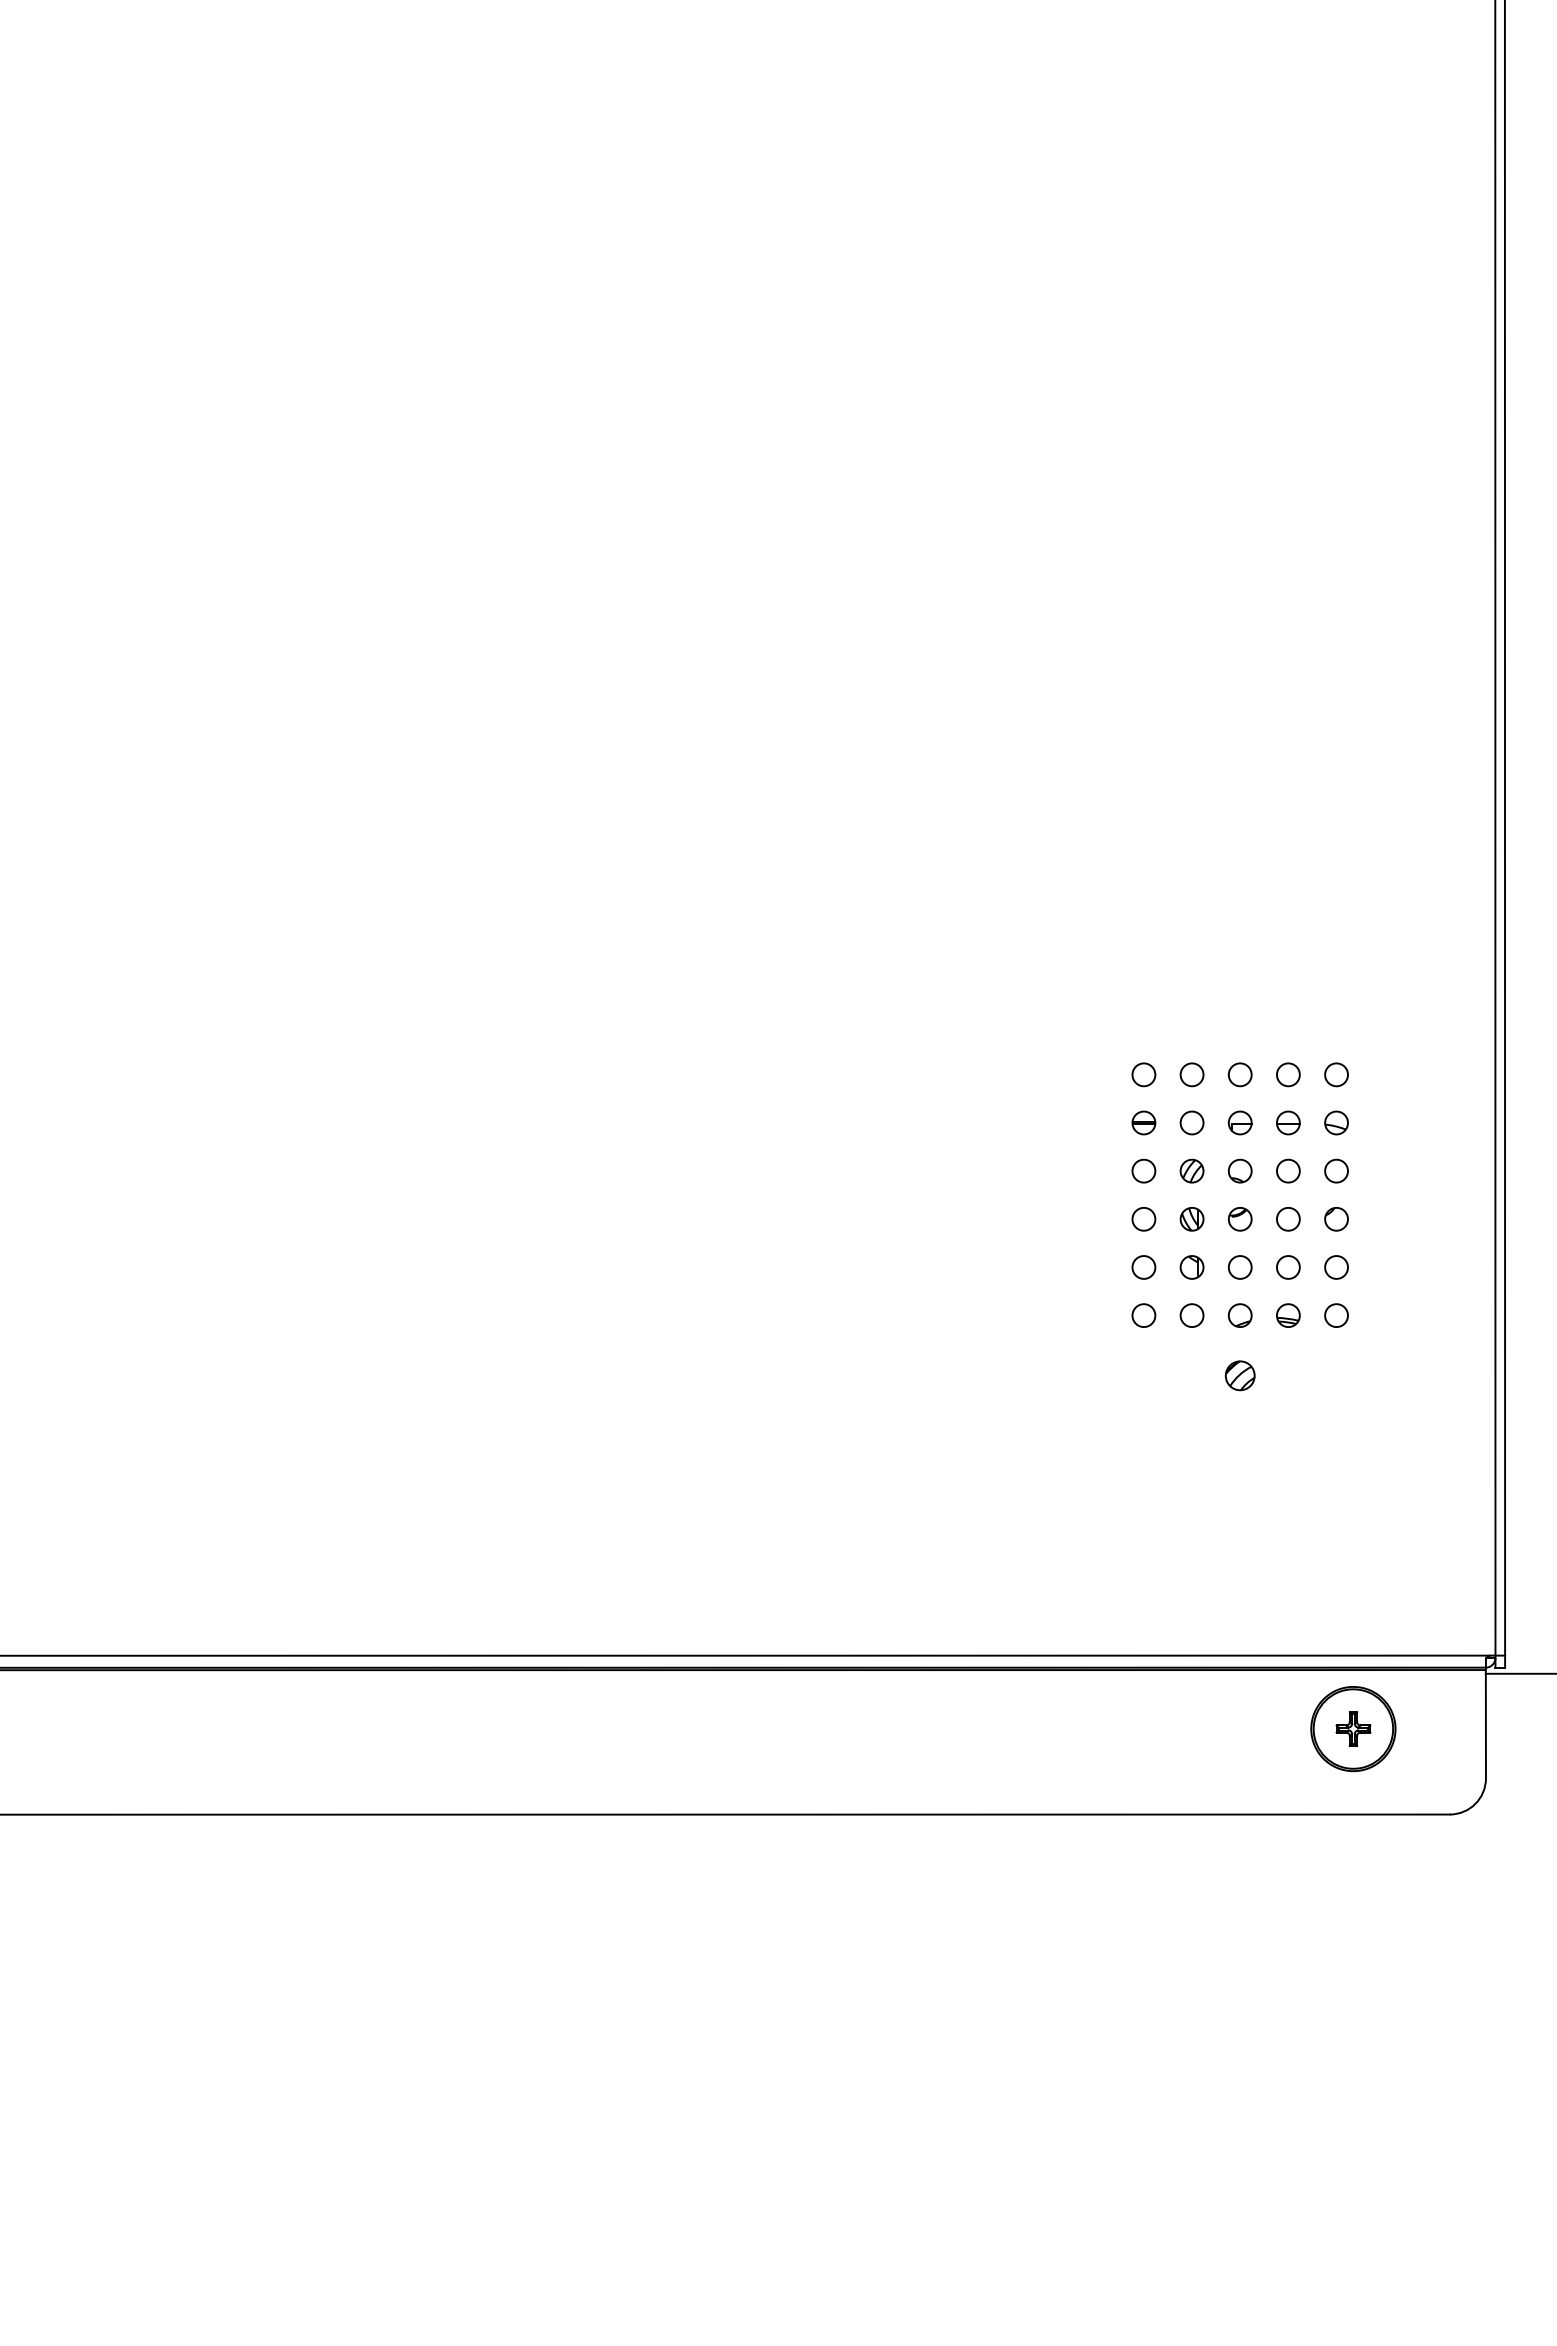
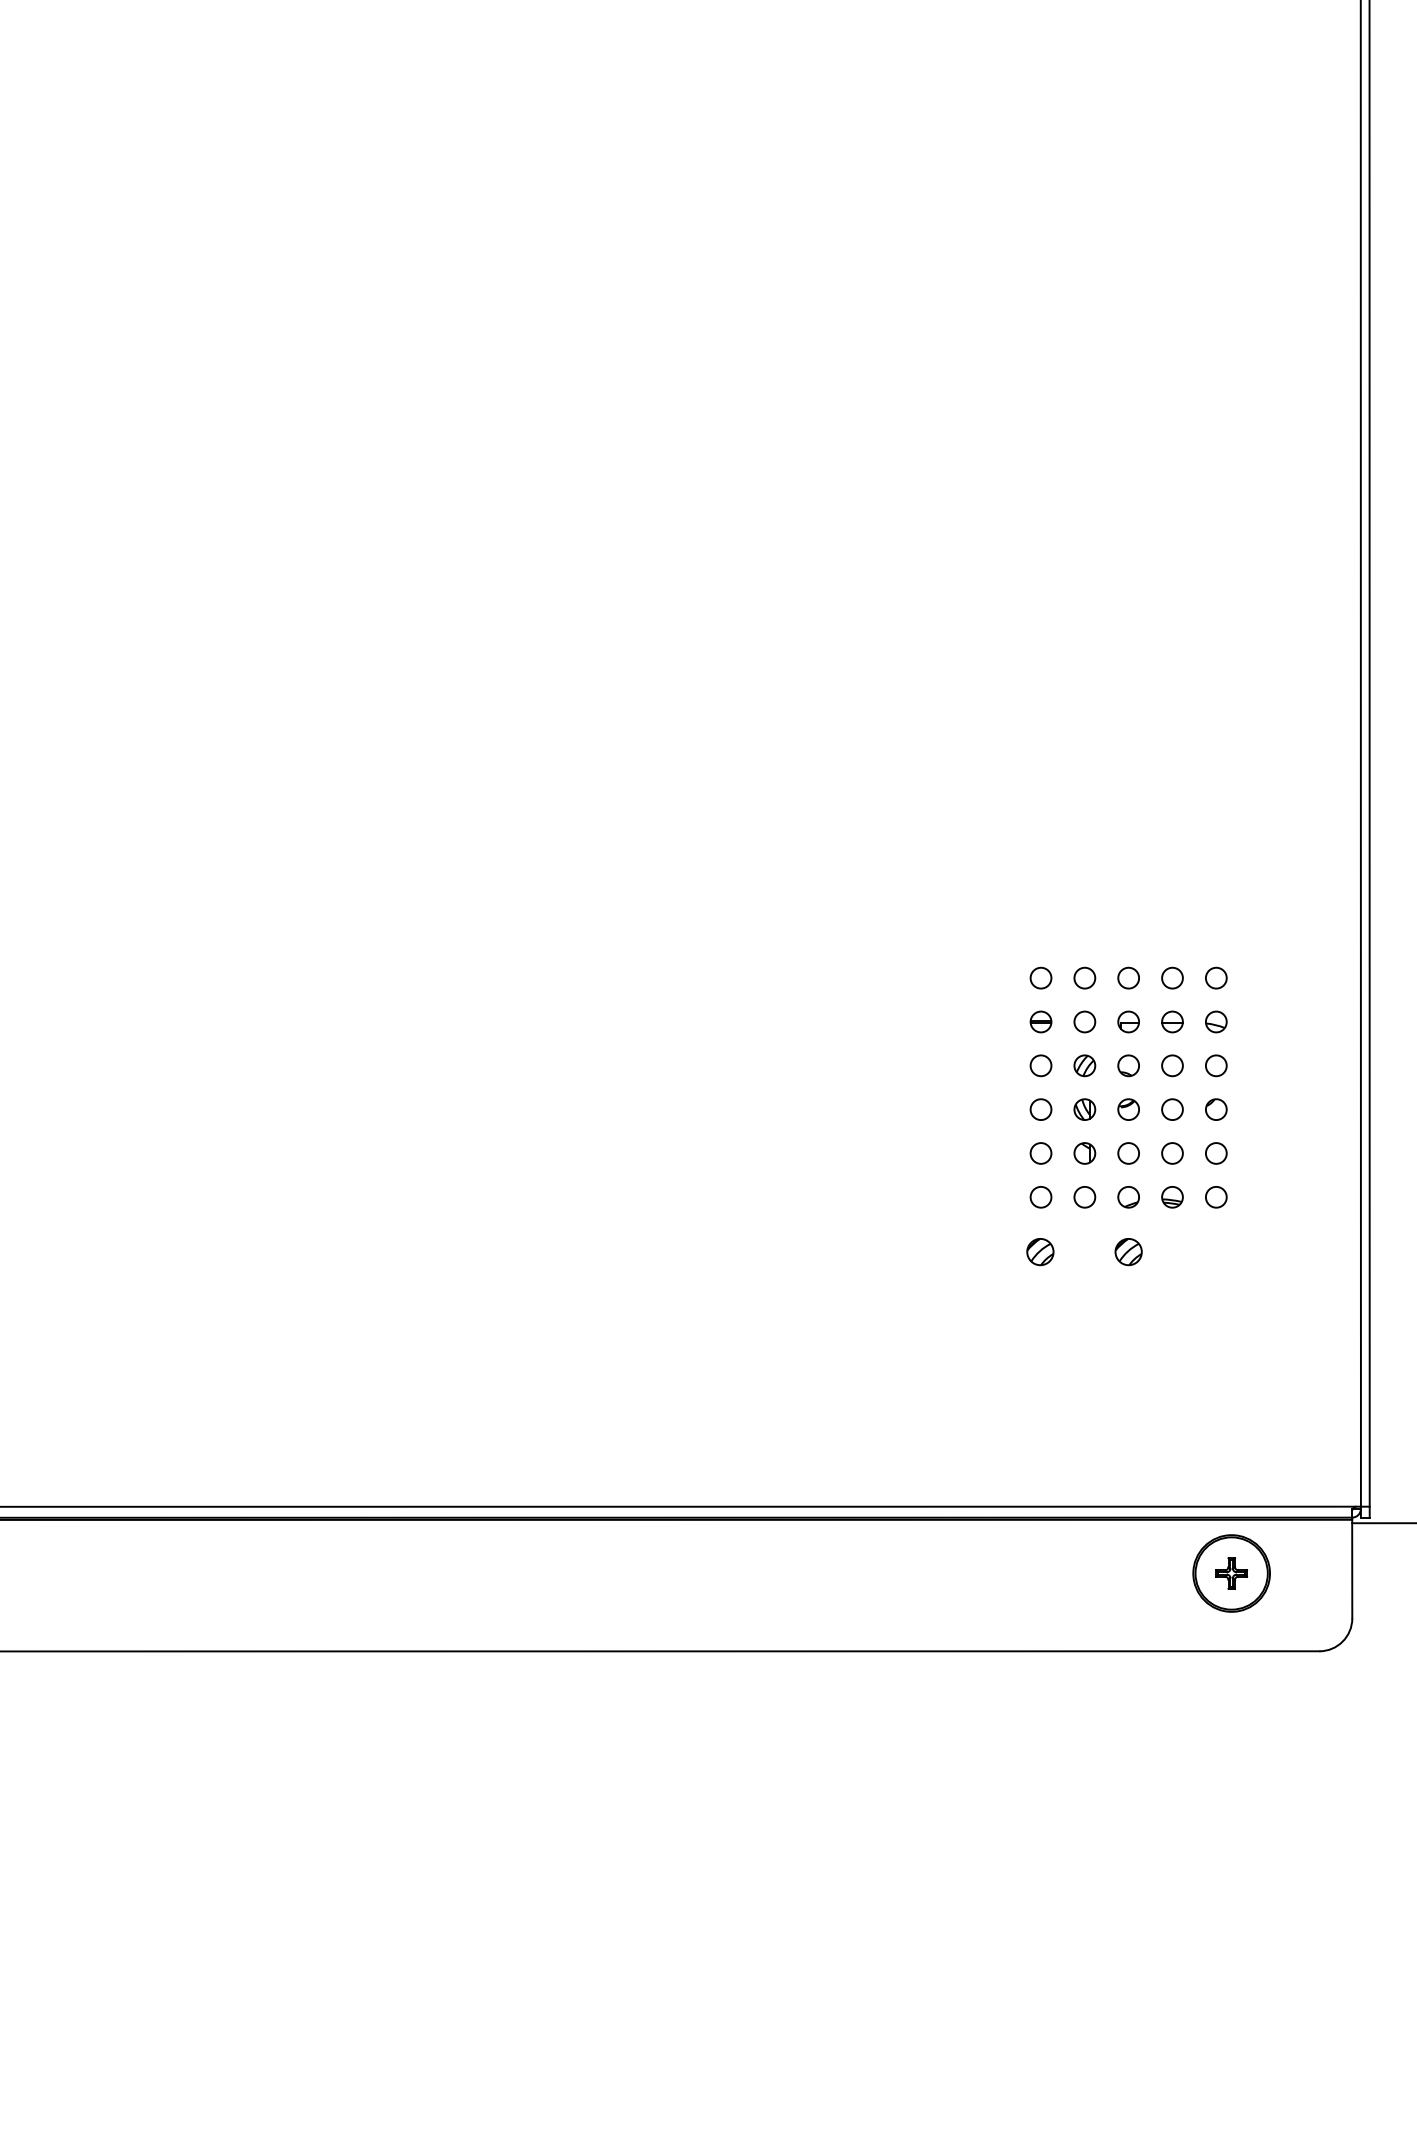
part: (1142, 1375) -> (1039, 1251), added

